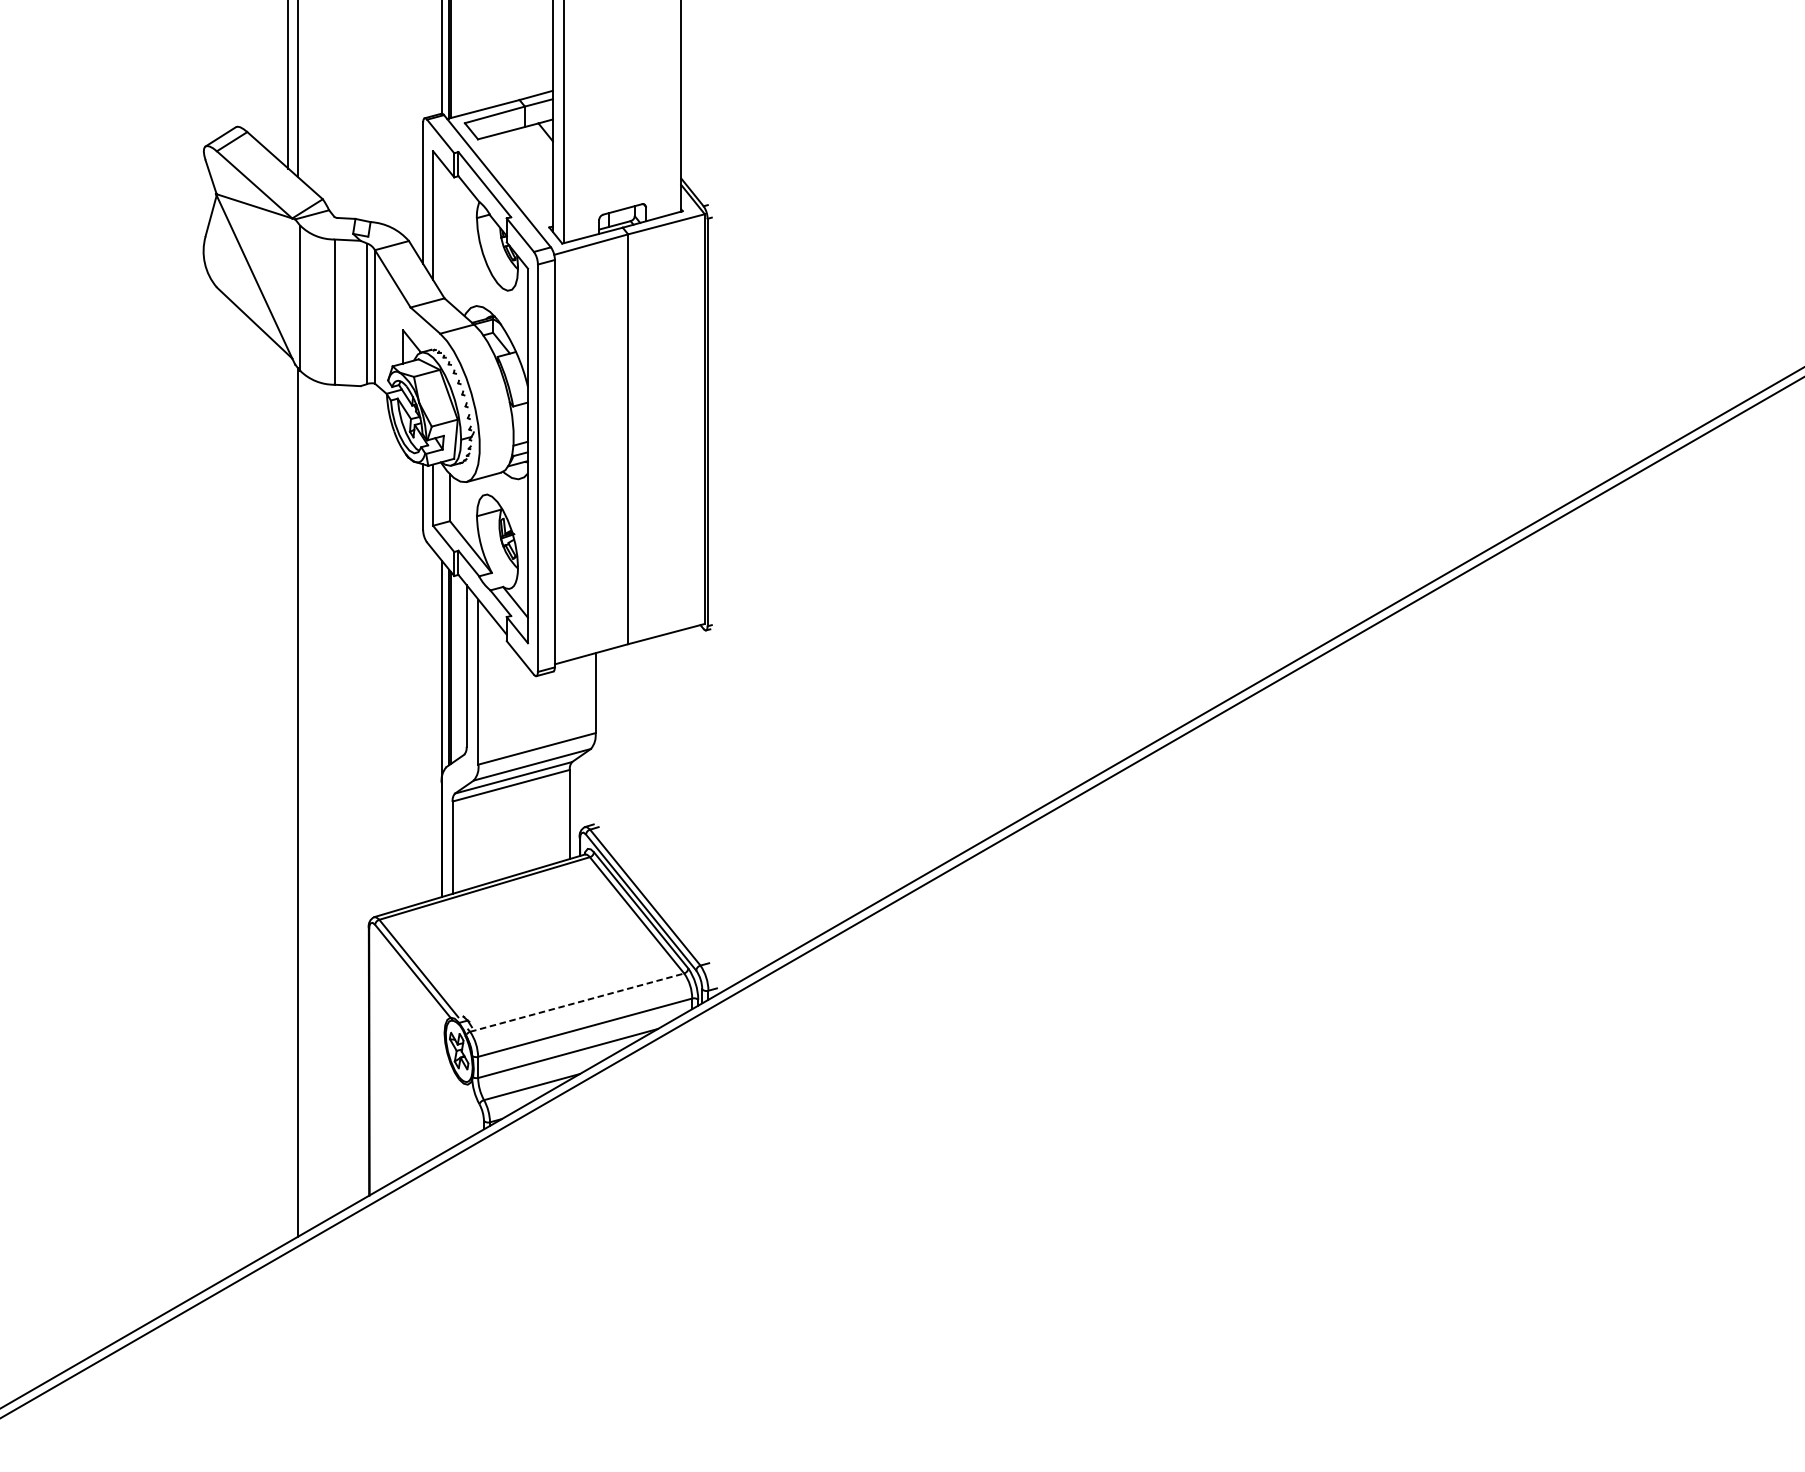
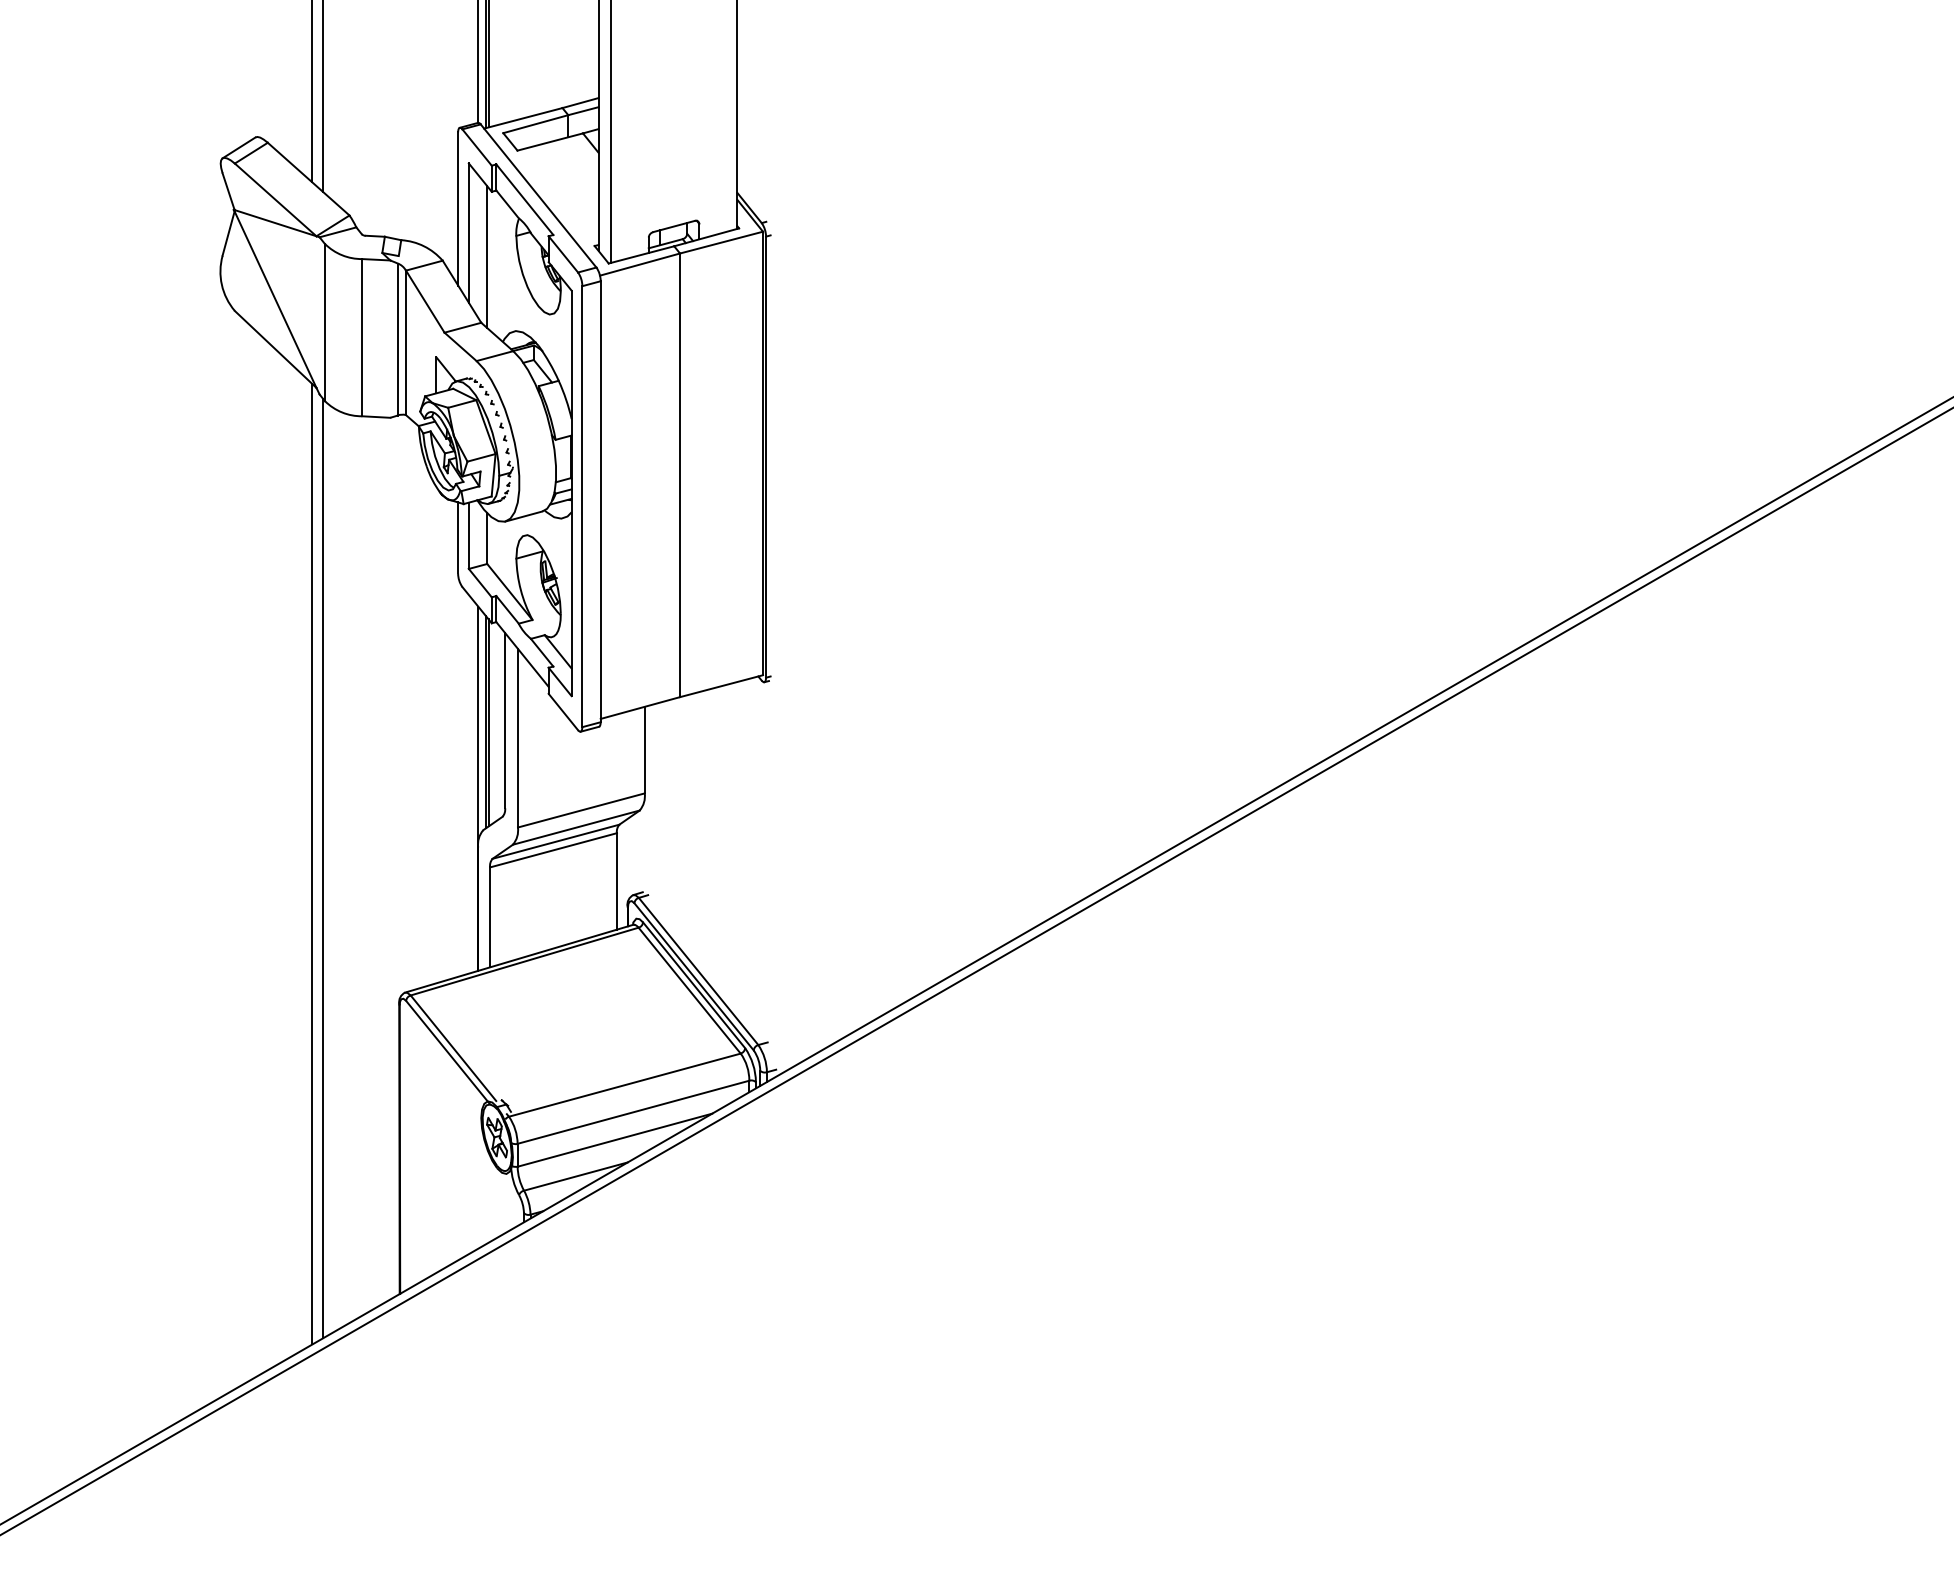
line: (450, 237) -> (487, 256), added
line: (288, 797) -> (312, 863), added
line: (577, 1002) -> (625, 1085), dashed -> solid

